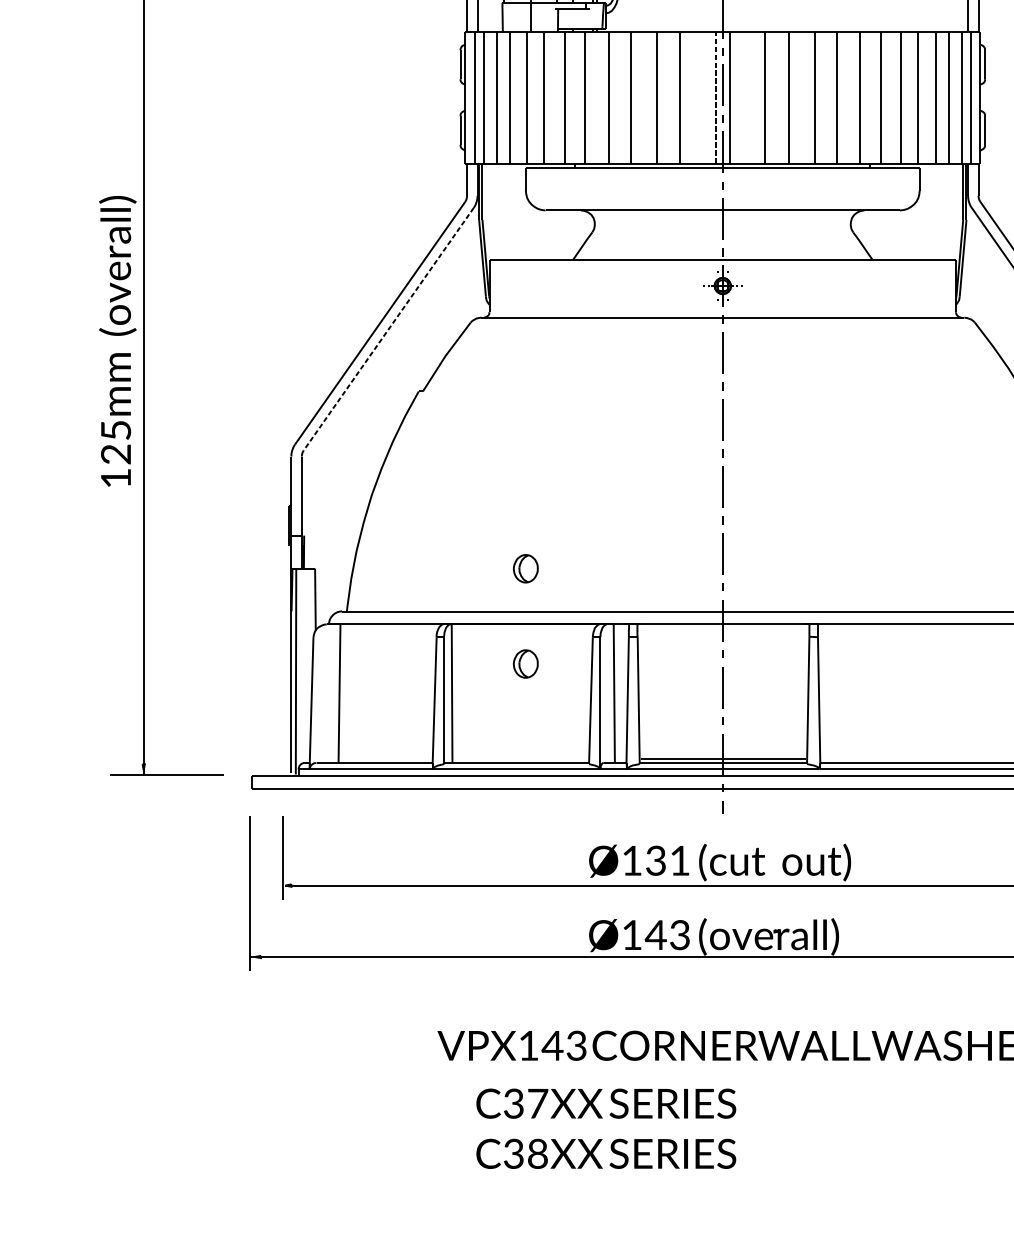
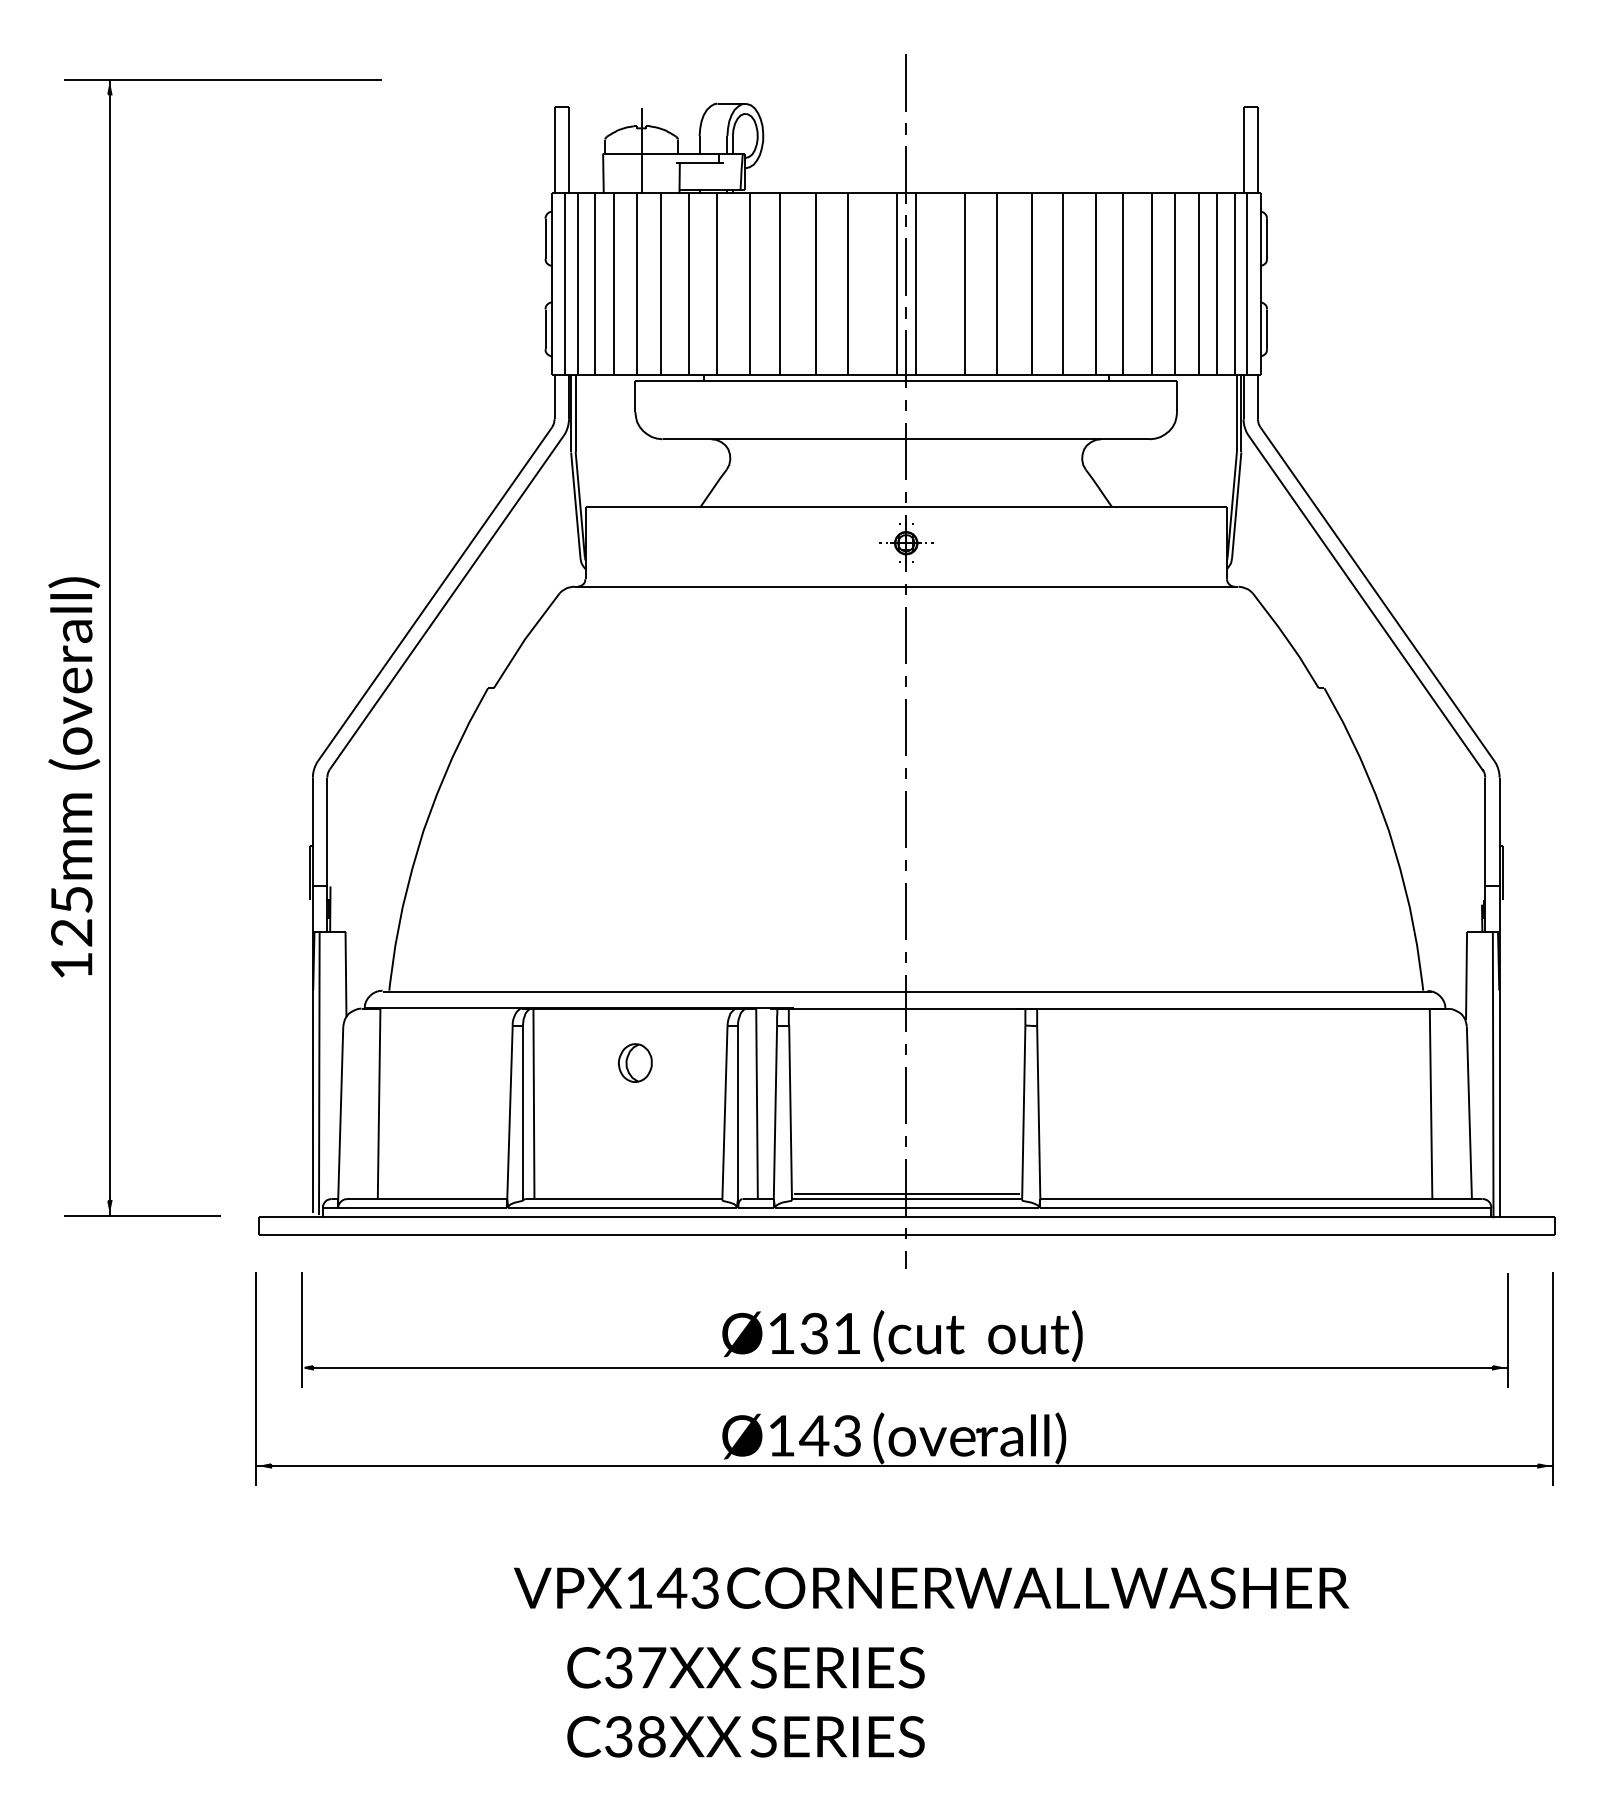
line: (715, 97) -> (896, 284), dashed -> solid
line: (388, 329) -> (446, 602), dashed -> solid
text: (118, 341) -> (74, 777), moved
part: (525, 568) -> (635, 931), removed

